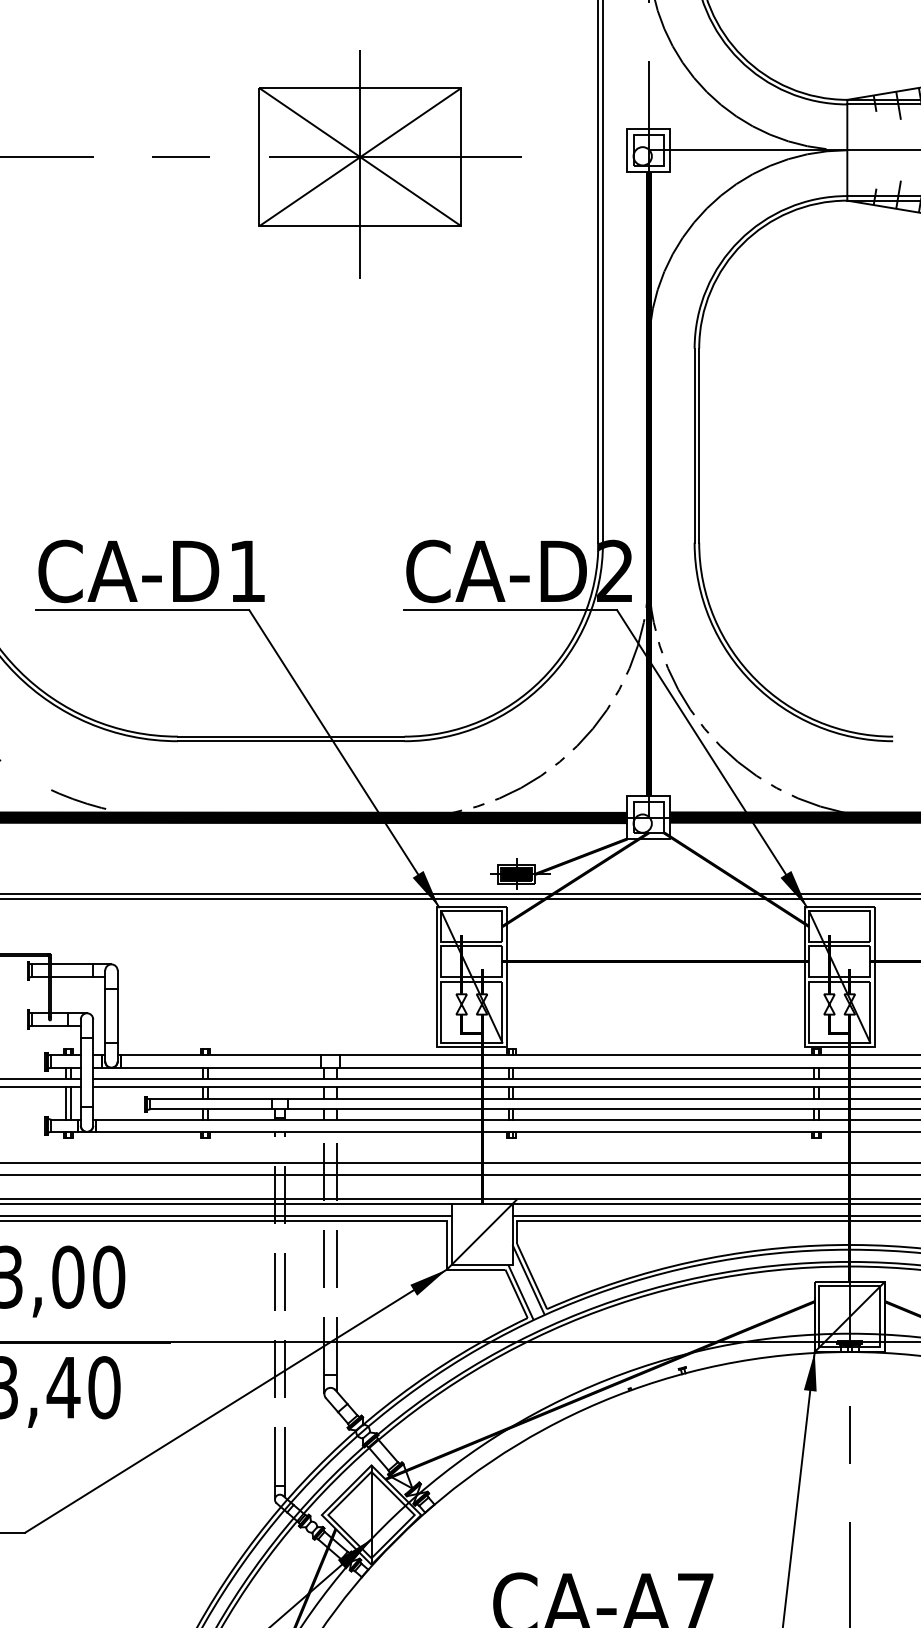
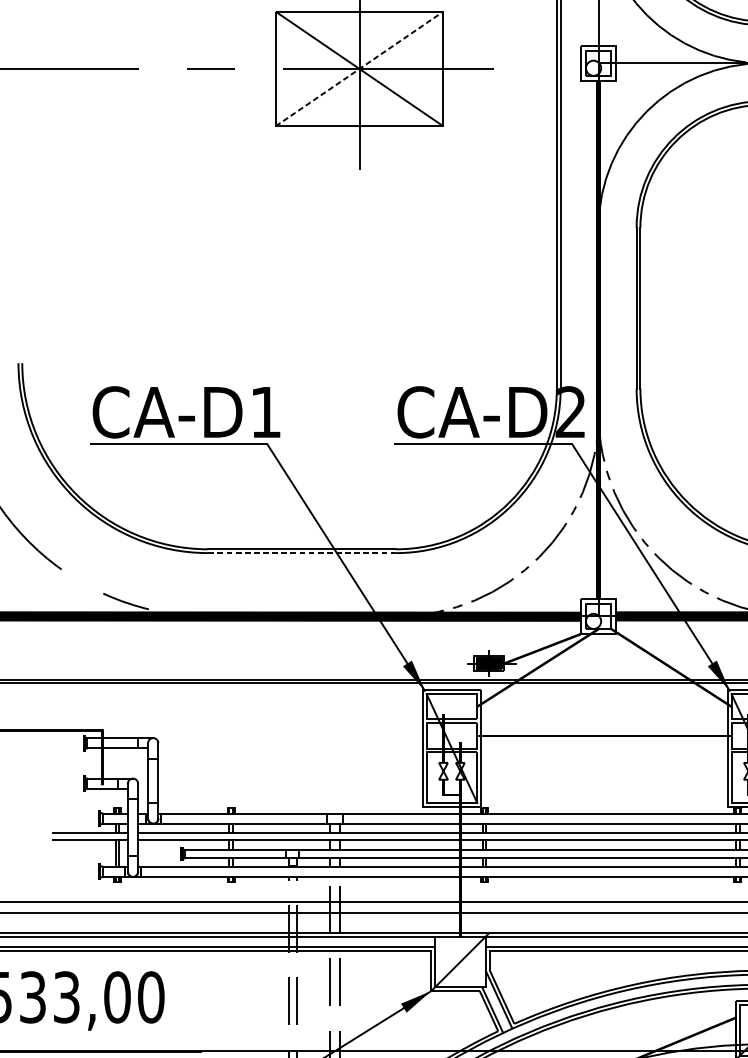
line: (360, 157) -> (359, 69), solid -> dashed
line: (291, 741) -> (302, 553), solid -> dashed

